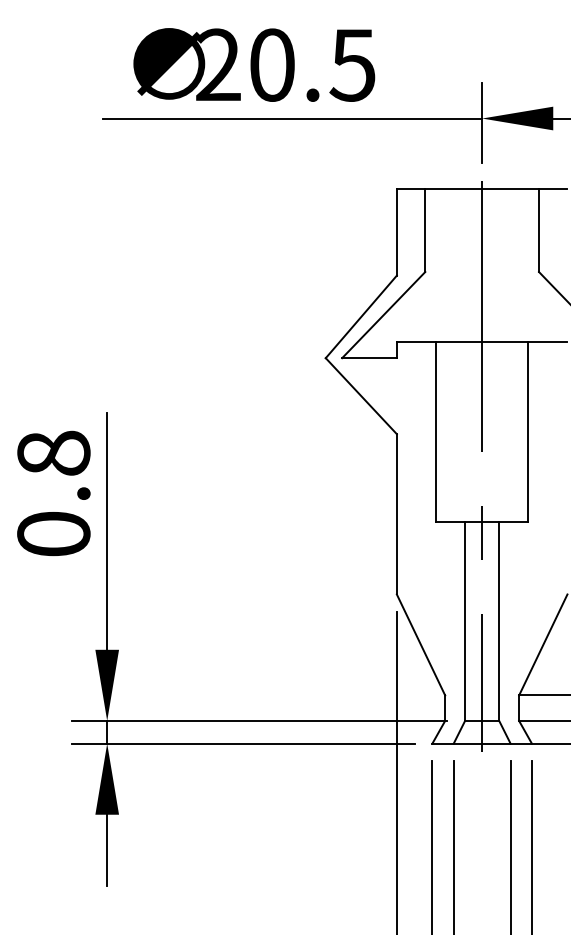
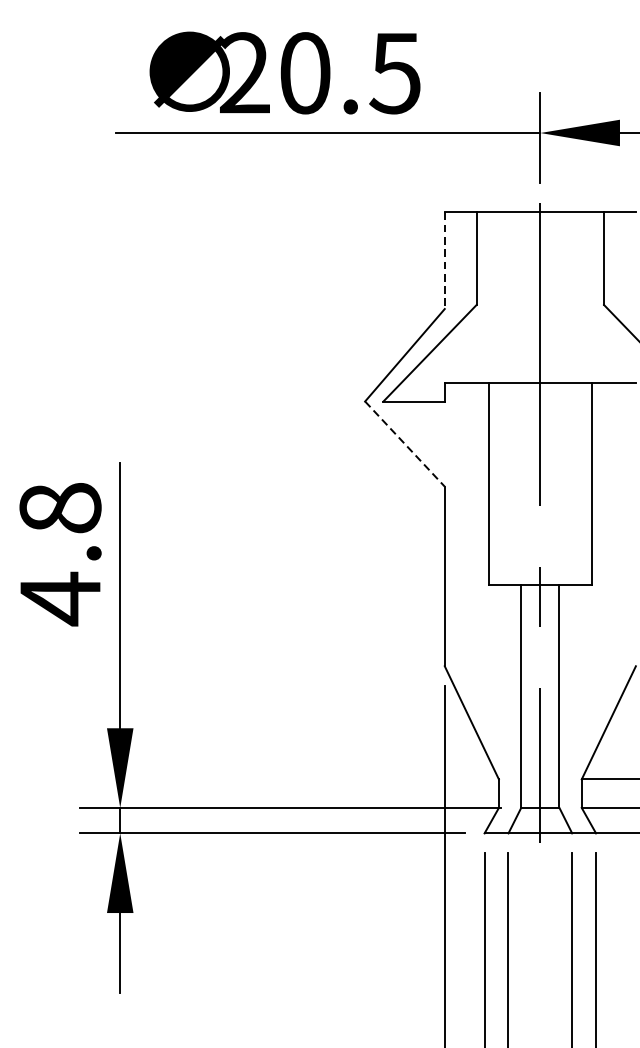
line: (396, 232) -> (444, 260), solid -> dashed
line: (361, 396) -> (405, 444), solid -> dashed
text: (53, 534) -> (60, 599), 0.8 -> 4.8

